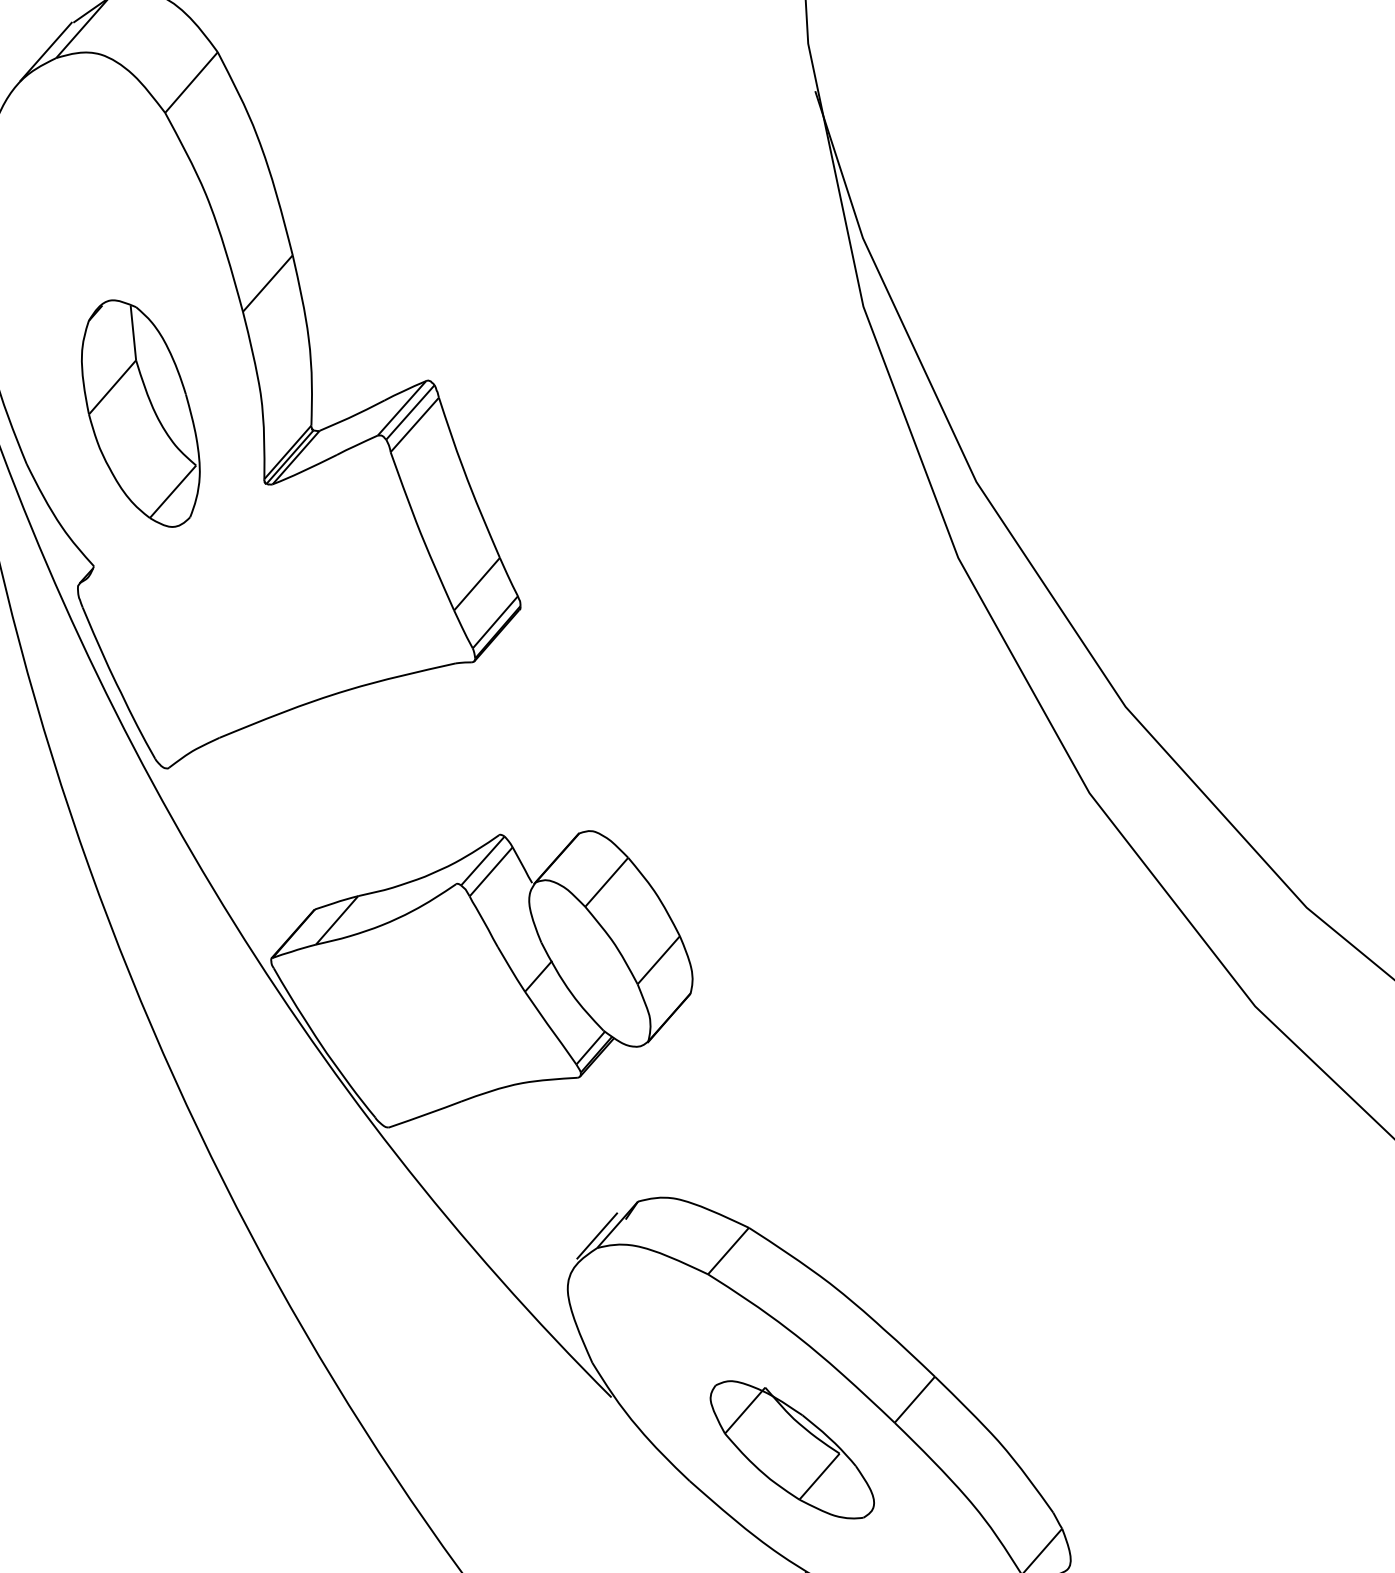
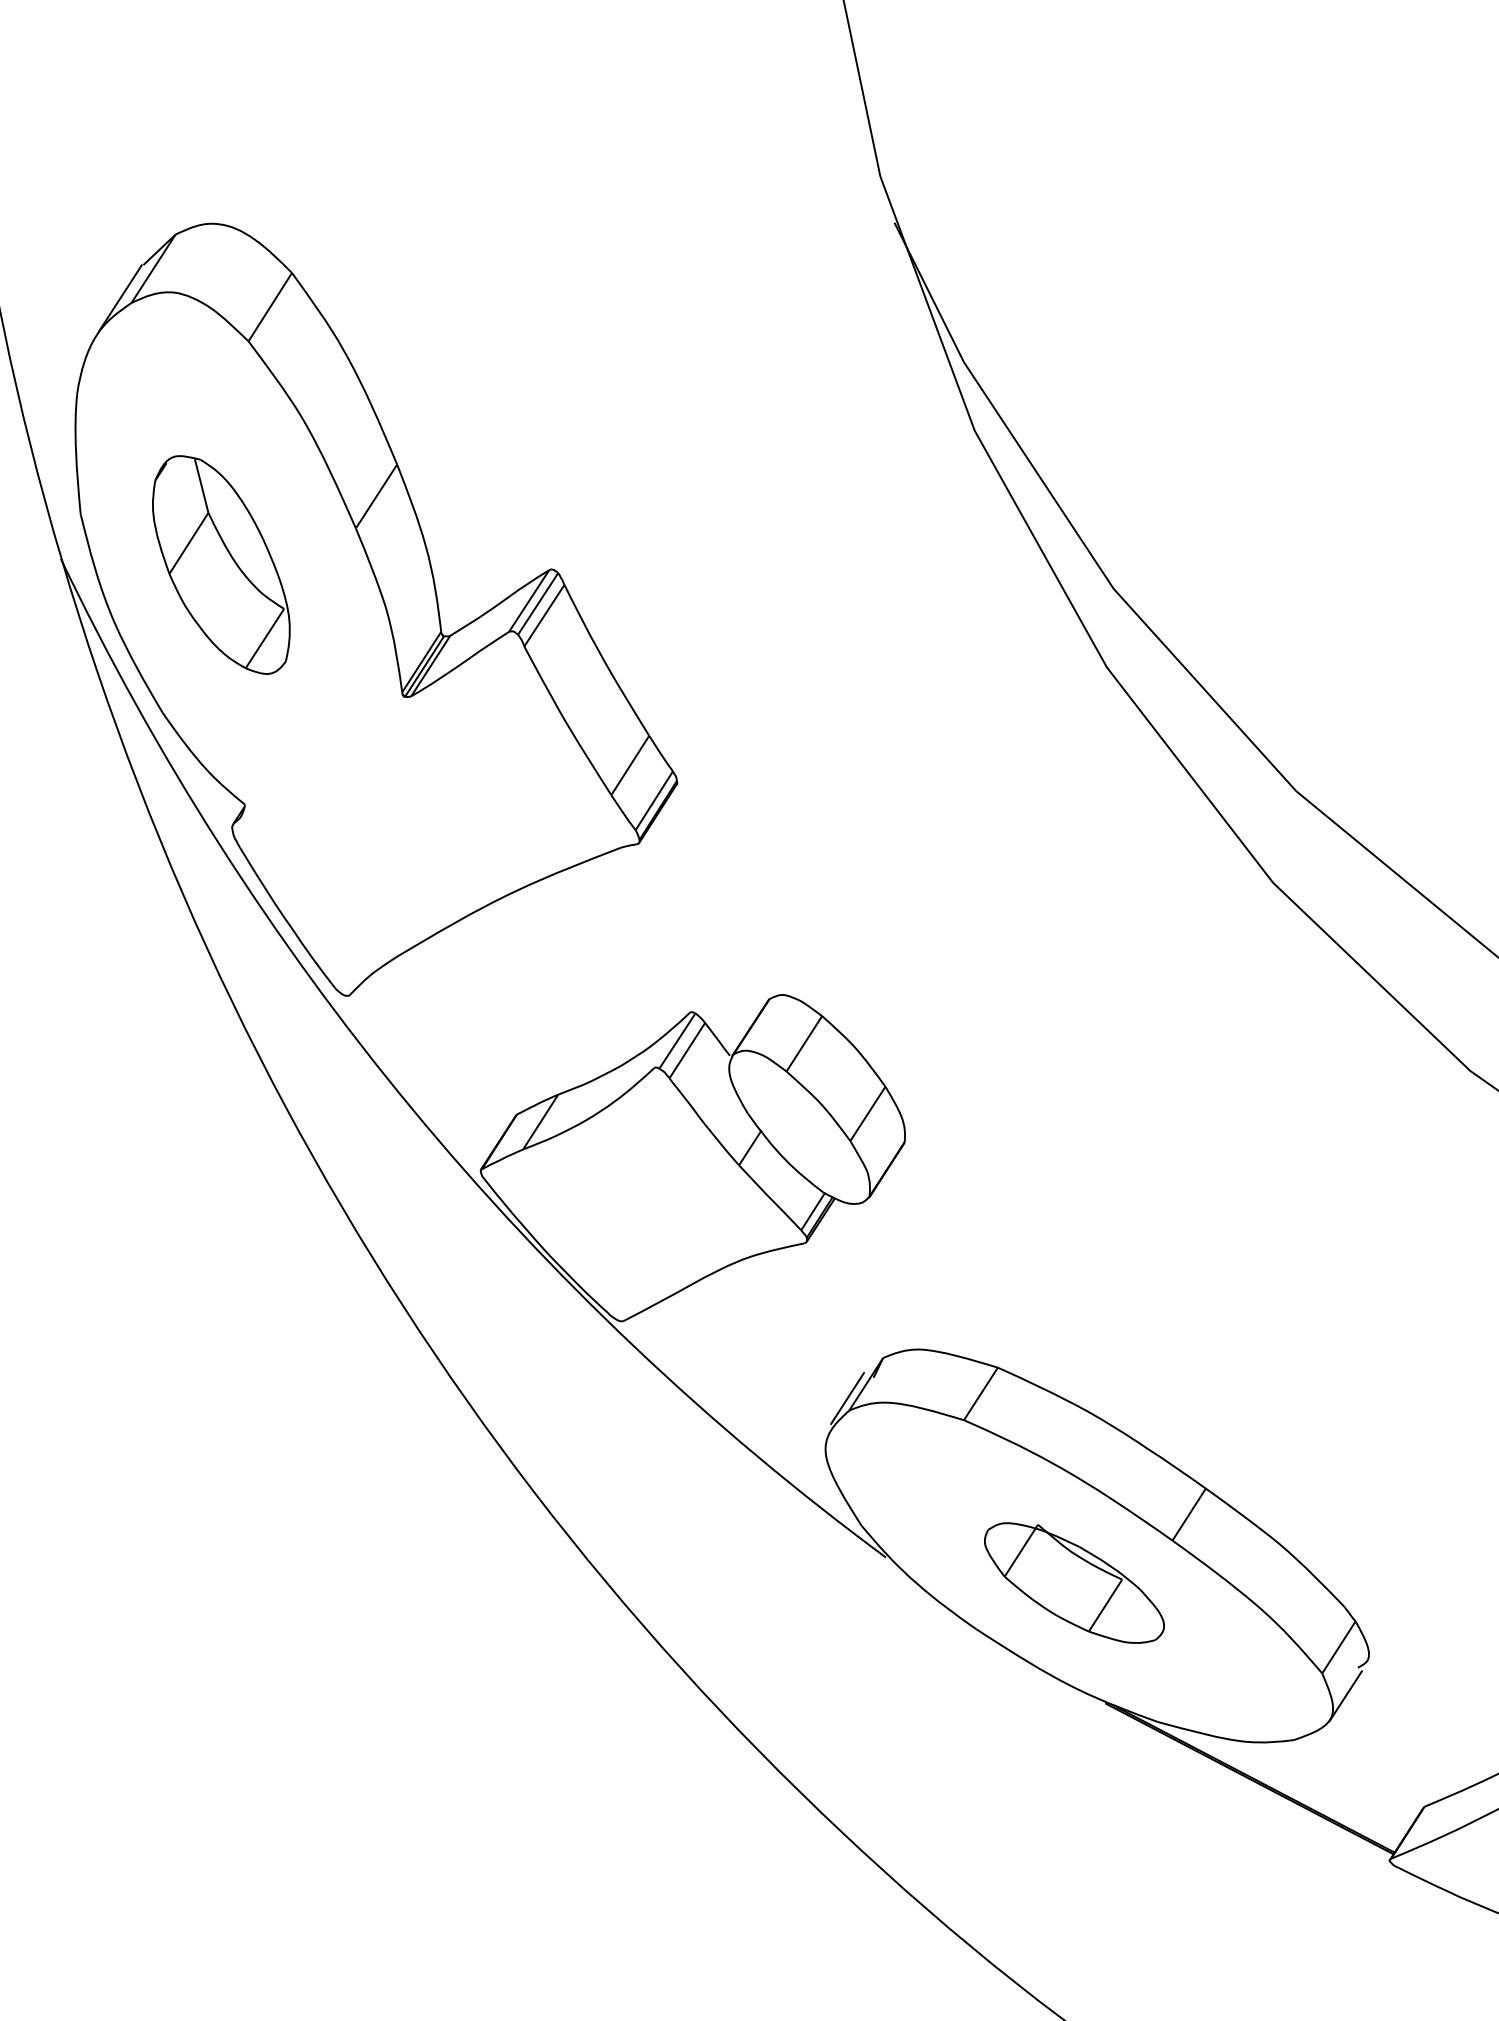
part: (141, 412) -> (221, 564), moved

